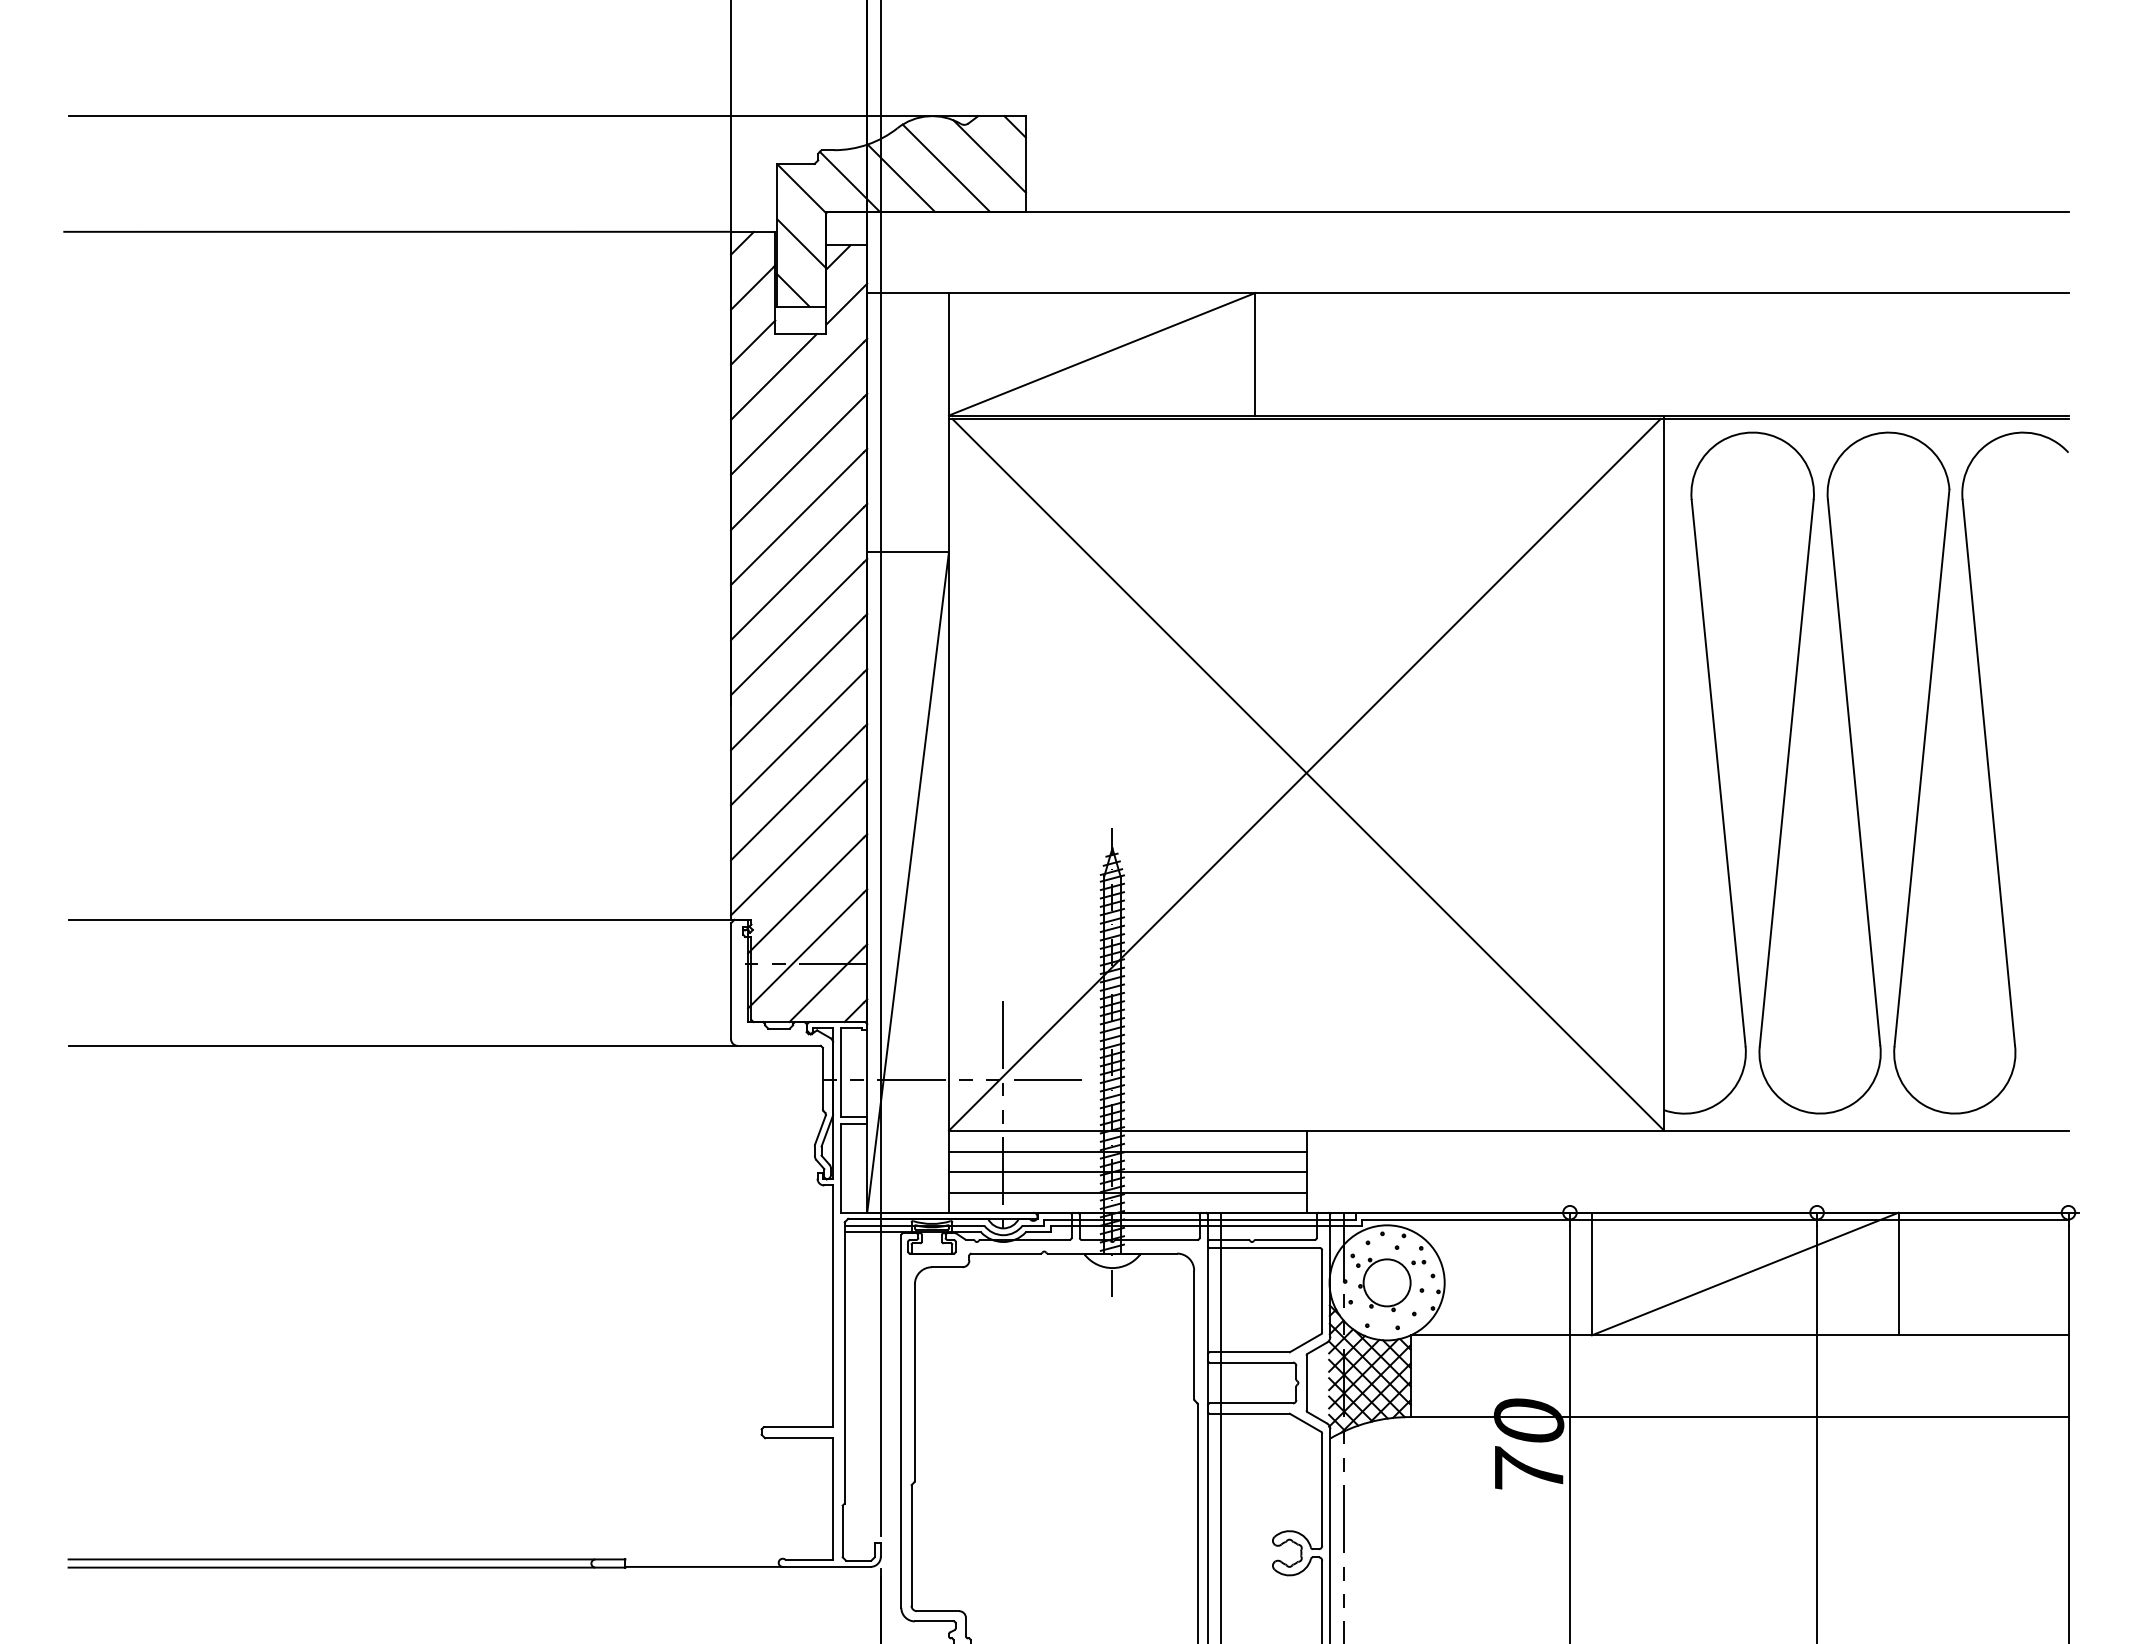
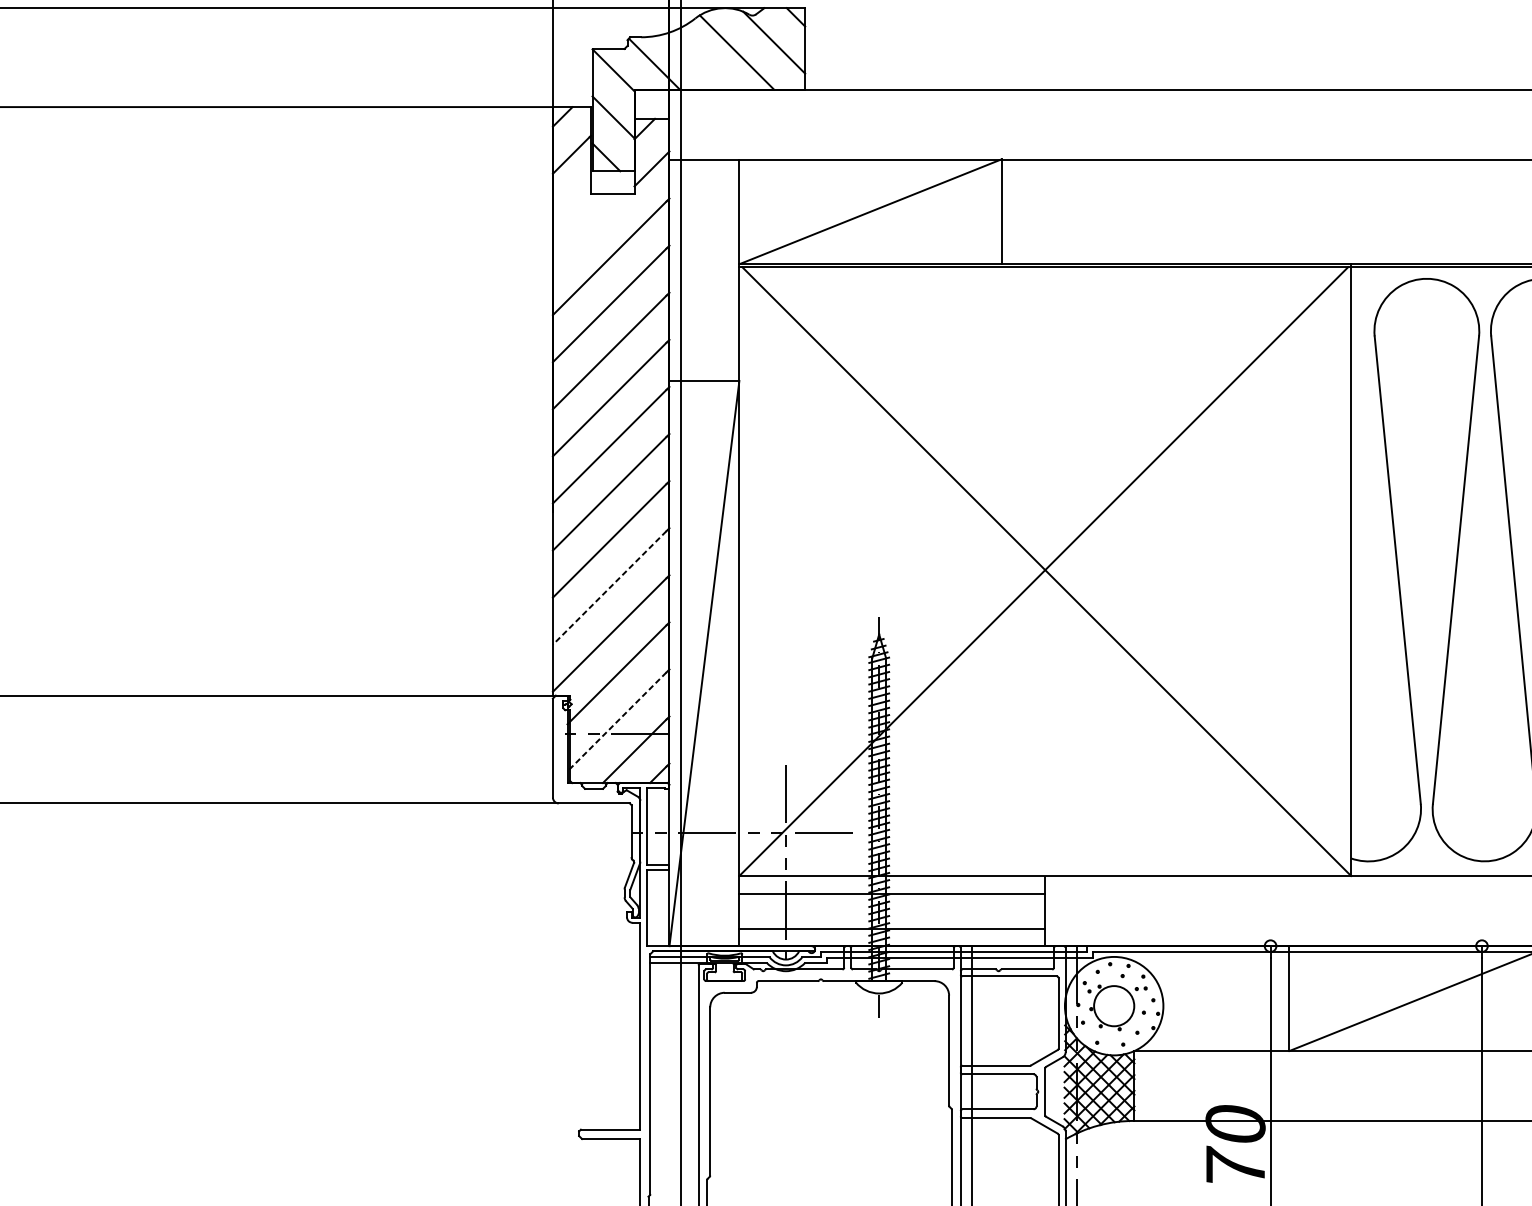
line: (900, 177) -> (697, 60), removed
line: (753, 342) -> (572, 201), removed
line: (773, 376) -> (589, 230), removed
line: (797, 793) -> (609, 587), solid -> dashed
line: (805, 950) -> (616, 721), solid -> dashed
line: (1127, 1172) -> (892, 911), removed

